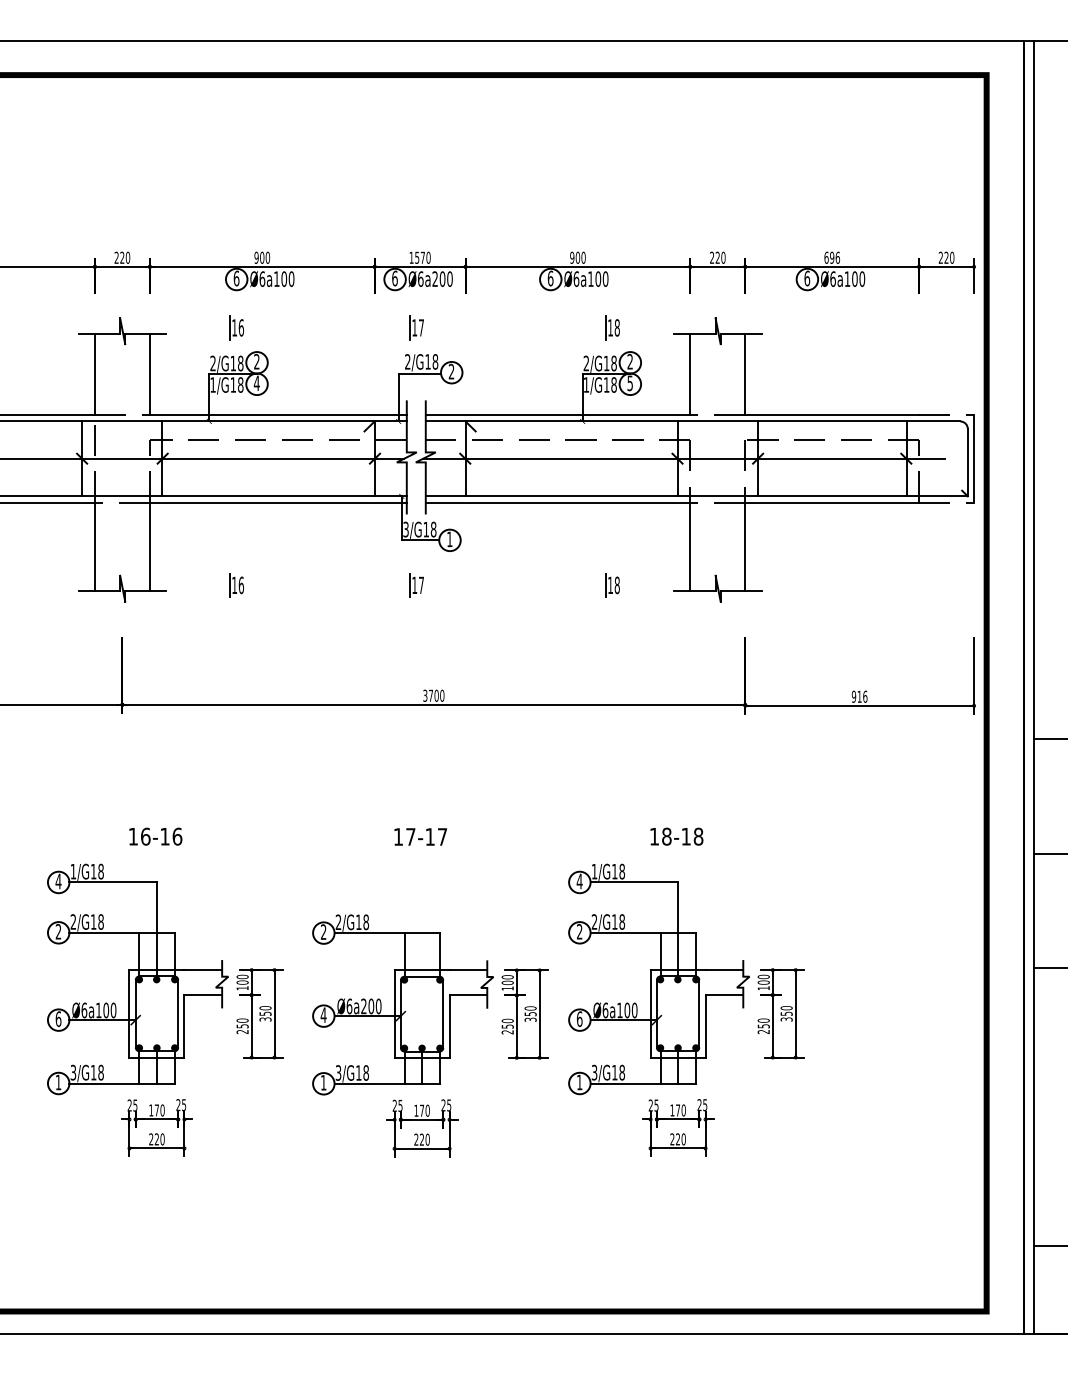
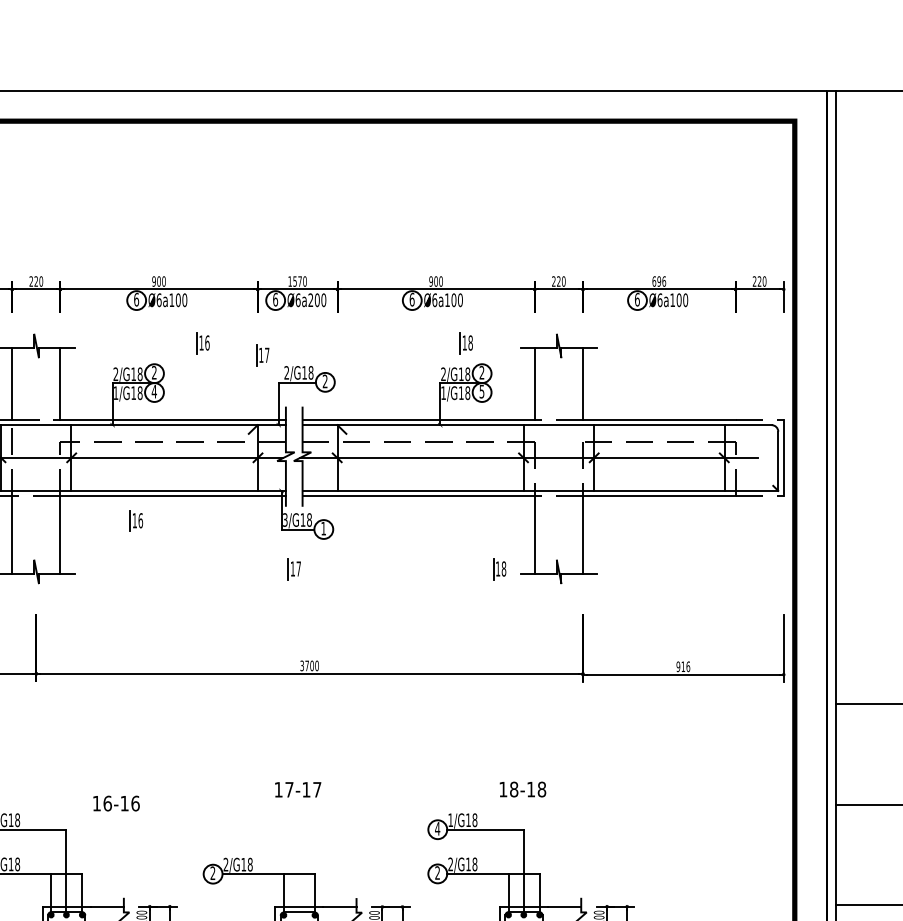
part: (236, 327) -> (203, 342), moved
part: (416, 327) -> (262, 354), moved
part: (236, 585) -> (136, 520), moved
part: (612, 585) -> (499, 569), moved
text: (155, 836) -> (116, 803), moved

